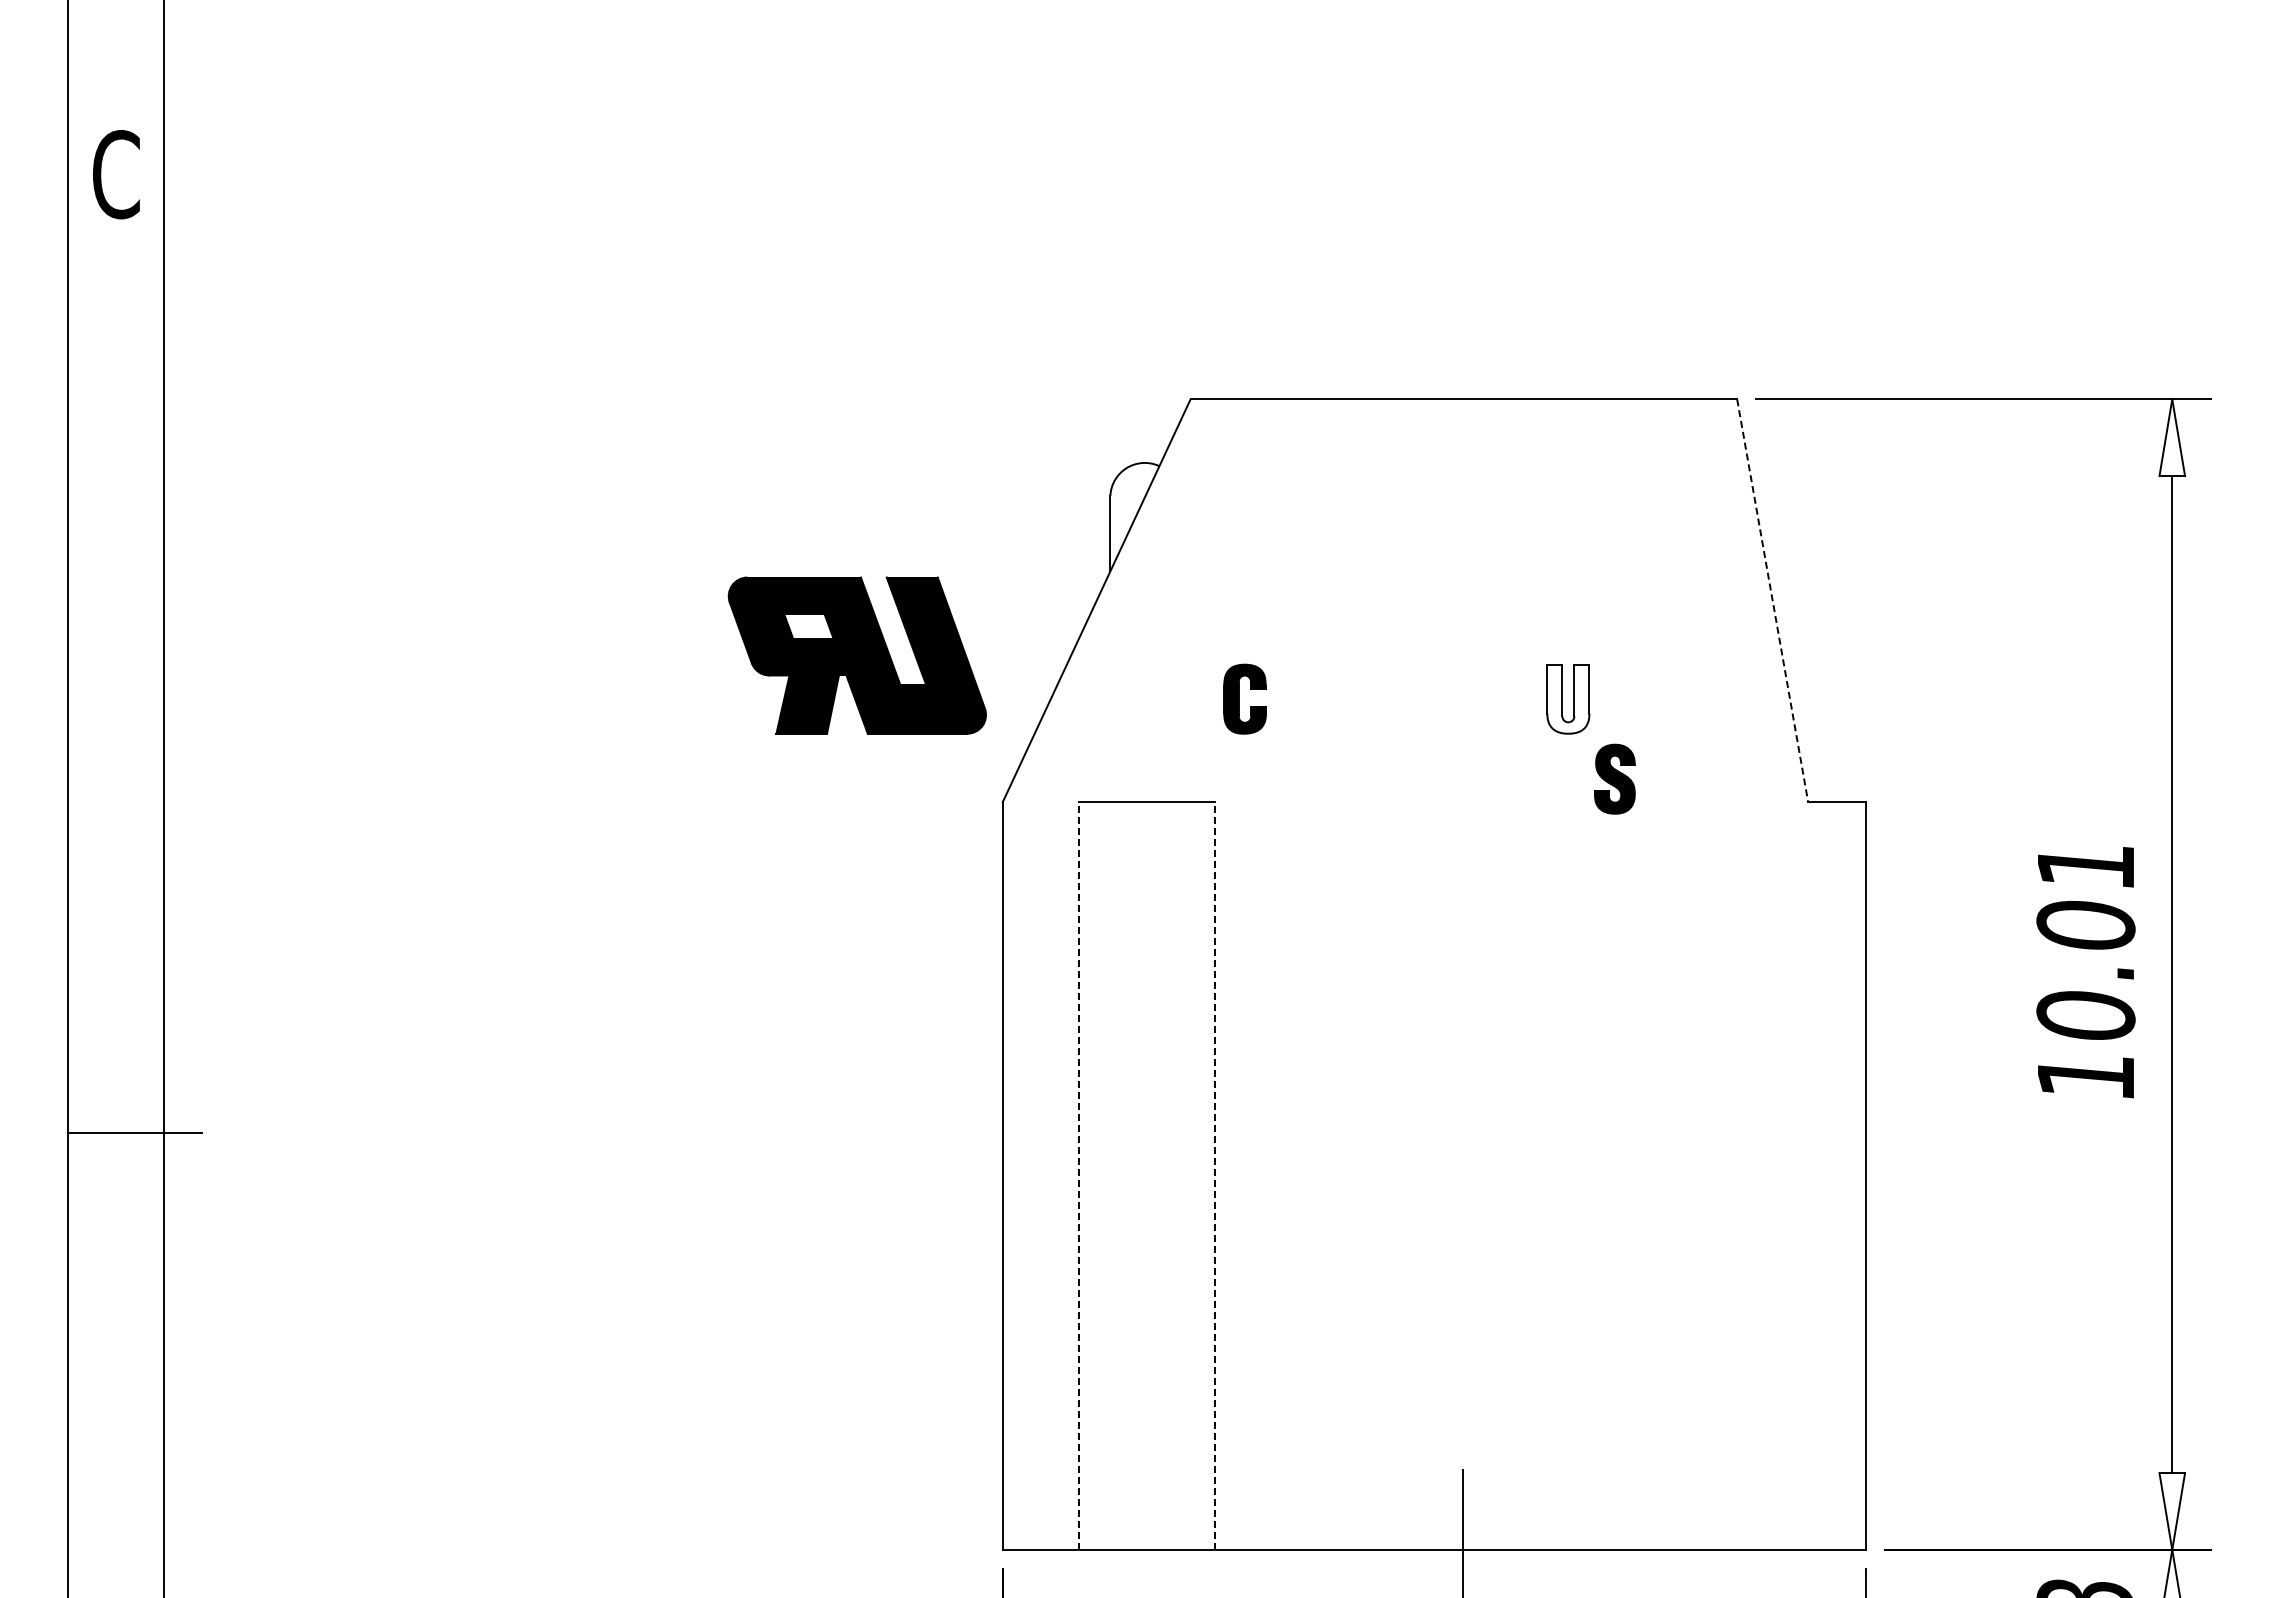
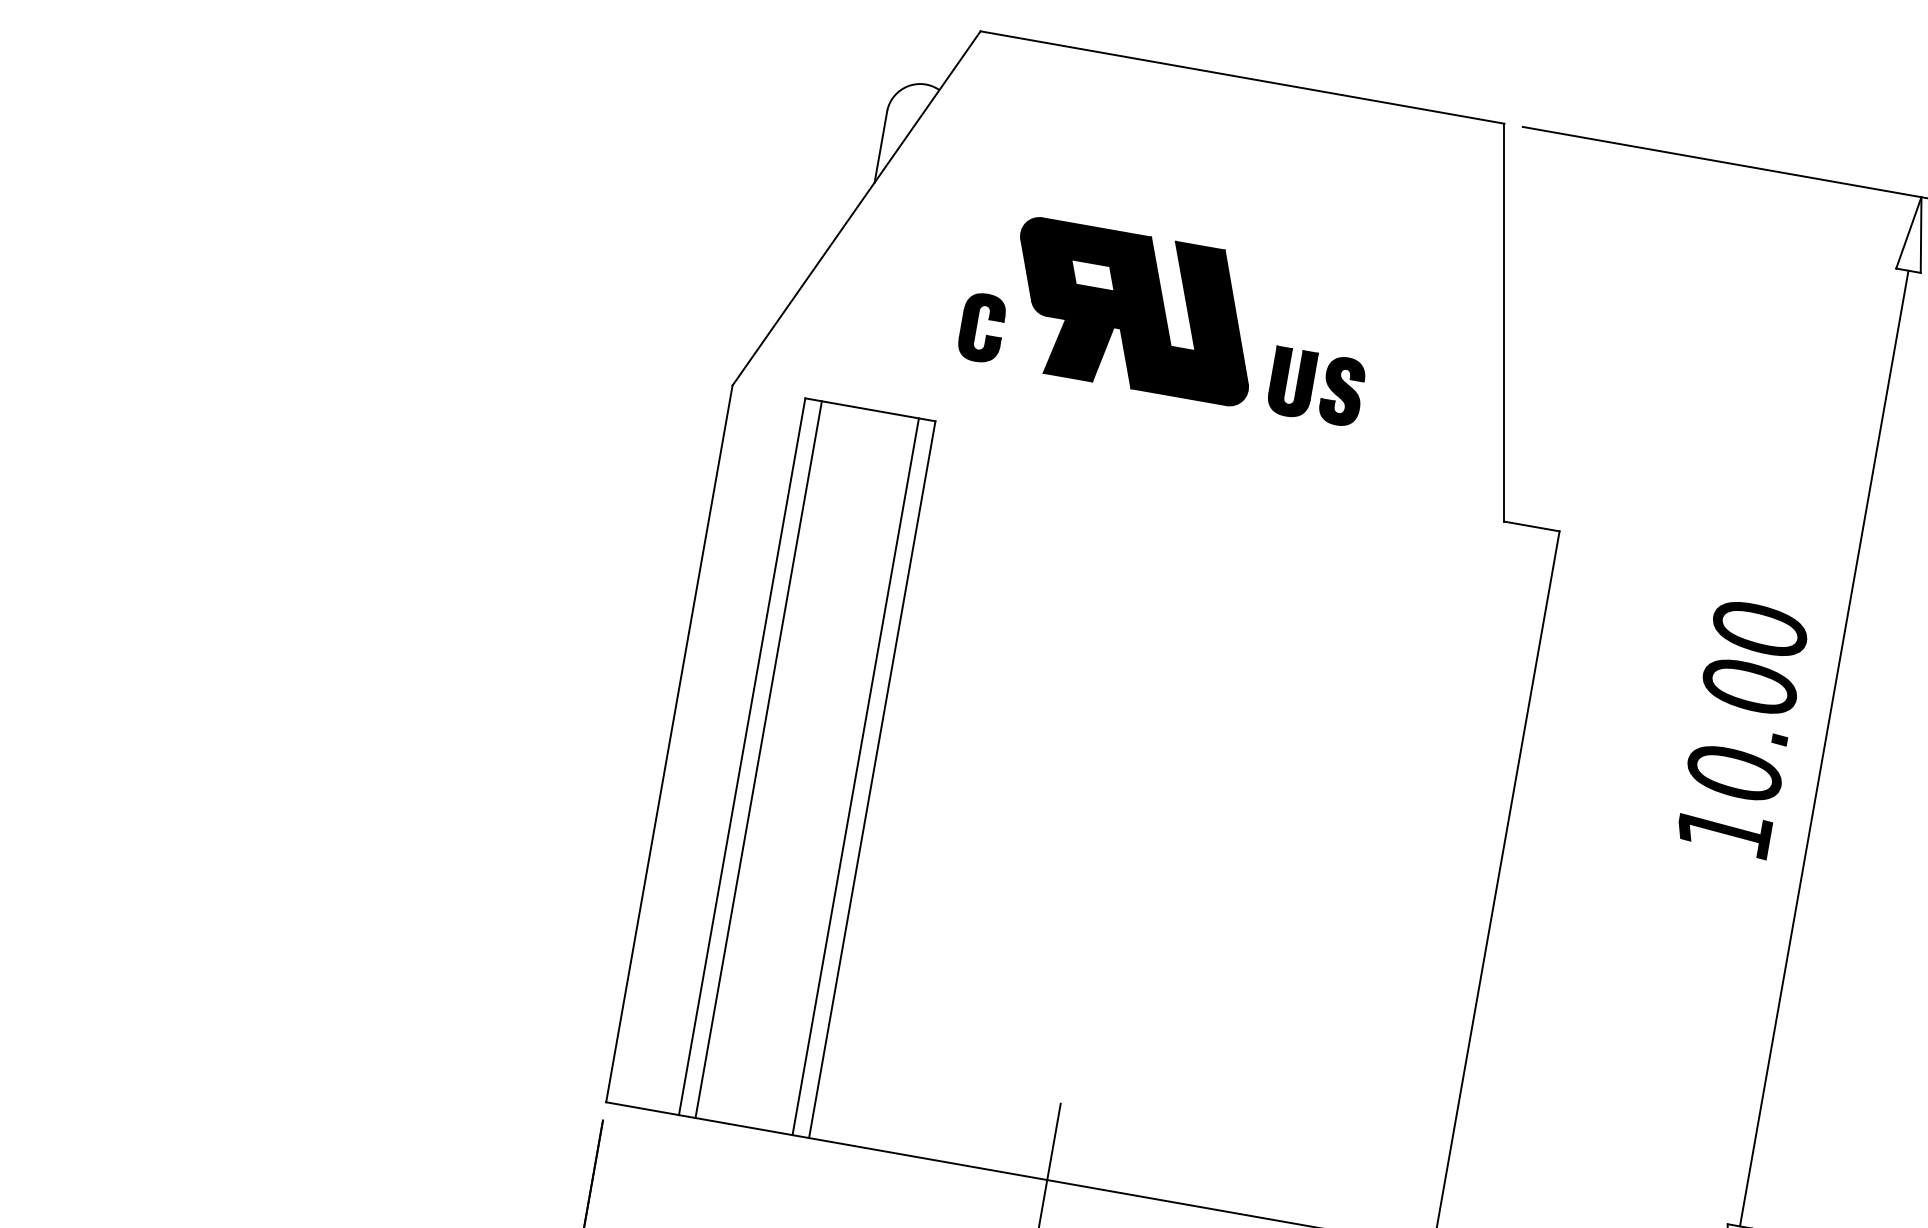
line: (1772, 601) -> (1504, 323), dashed -> solid
part: (856, 655) -> (1133, 311), moved
fill: (1568, 699) -> (1292, 382), added
part: (1614, 778) -> (1342, 390), moved
text: (2085, 864) -> (1759, 628), 10.01 -> 10.00
line: (1078, 1175) -> (741, 756), dashed -> solid
line: (1096, 1175) -> (759, 759), added
line: (1197, 1175) -> (856, 776), added
line: (1214, 1175) -> (872, 779), dashed -> solid

